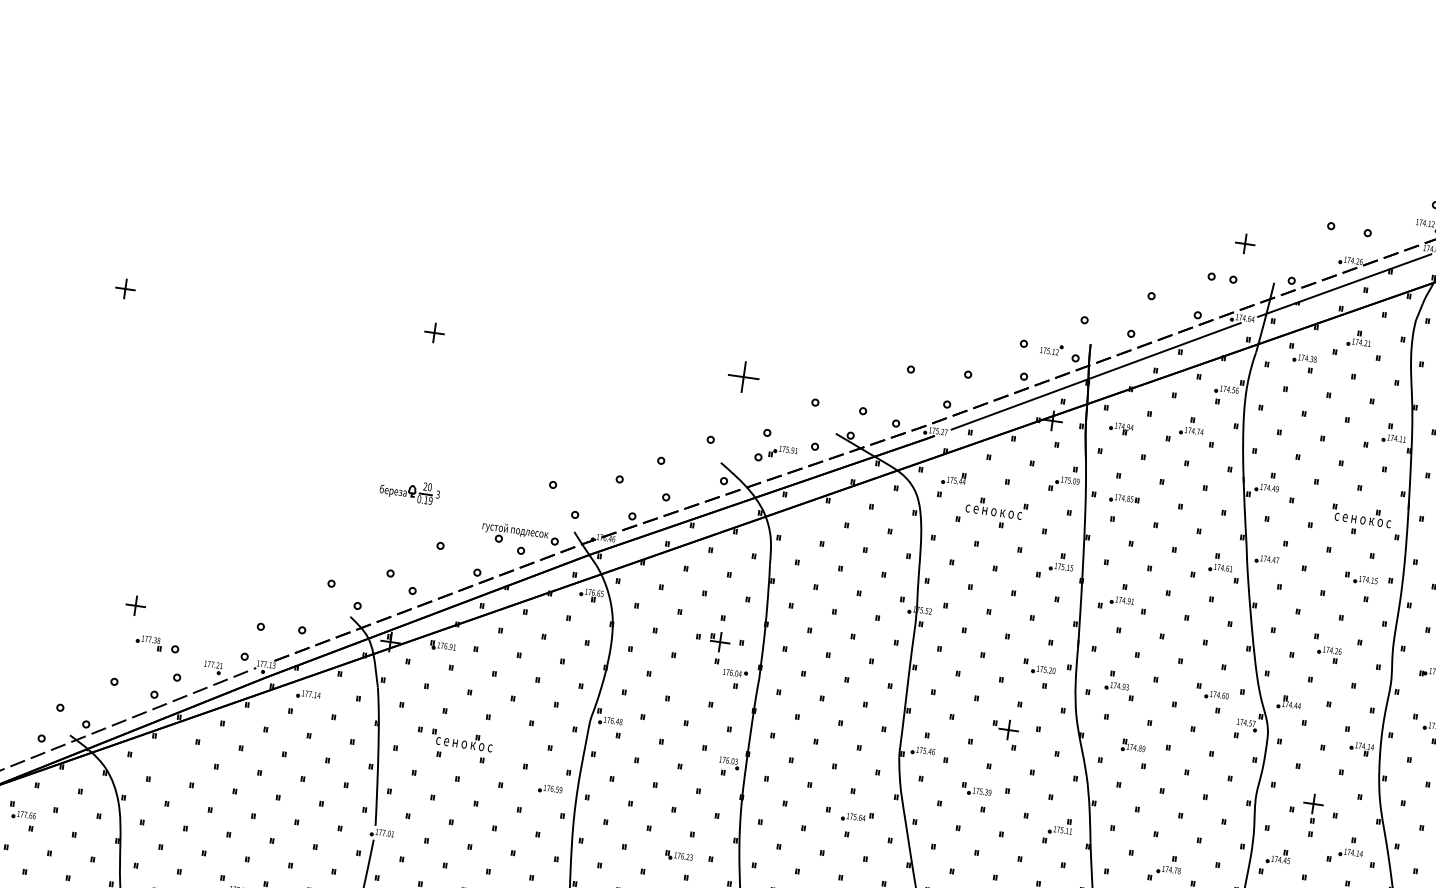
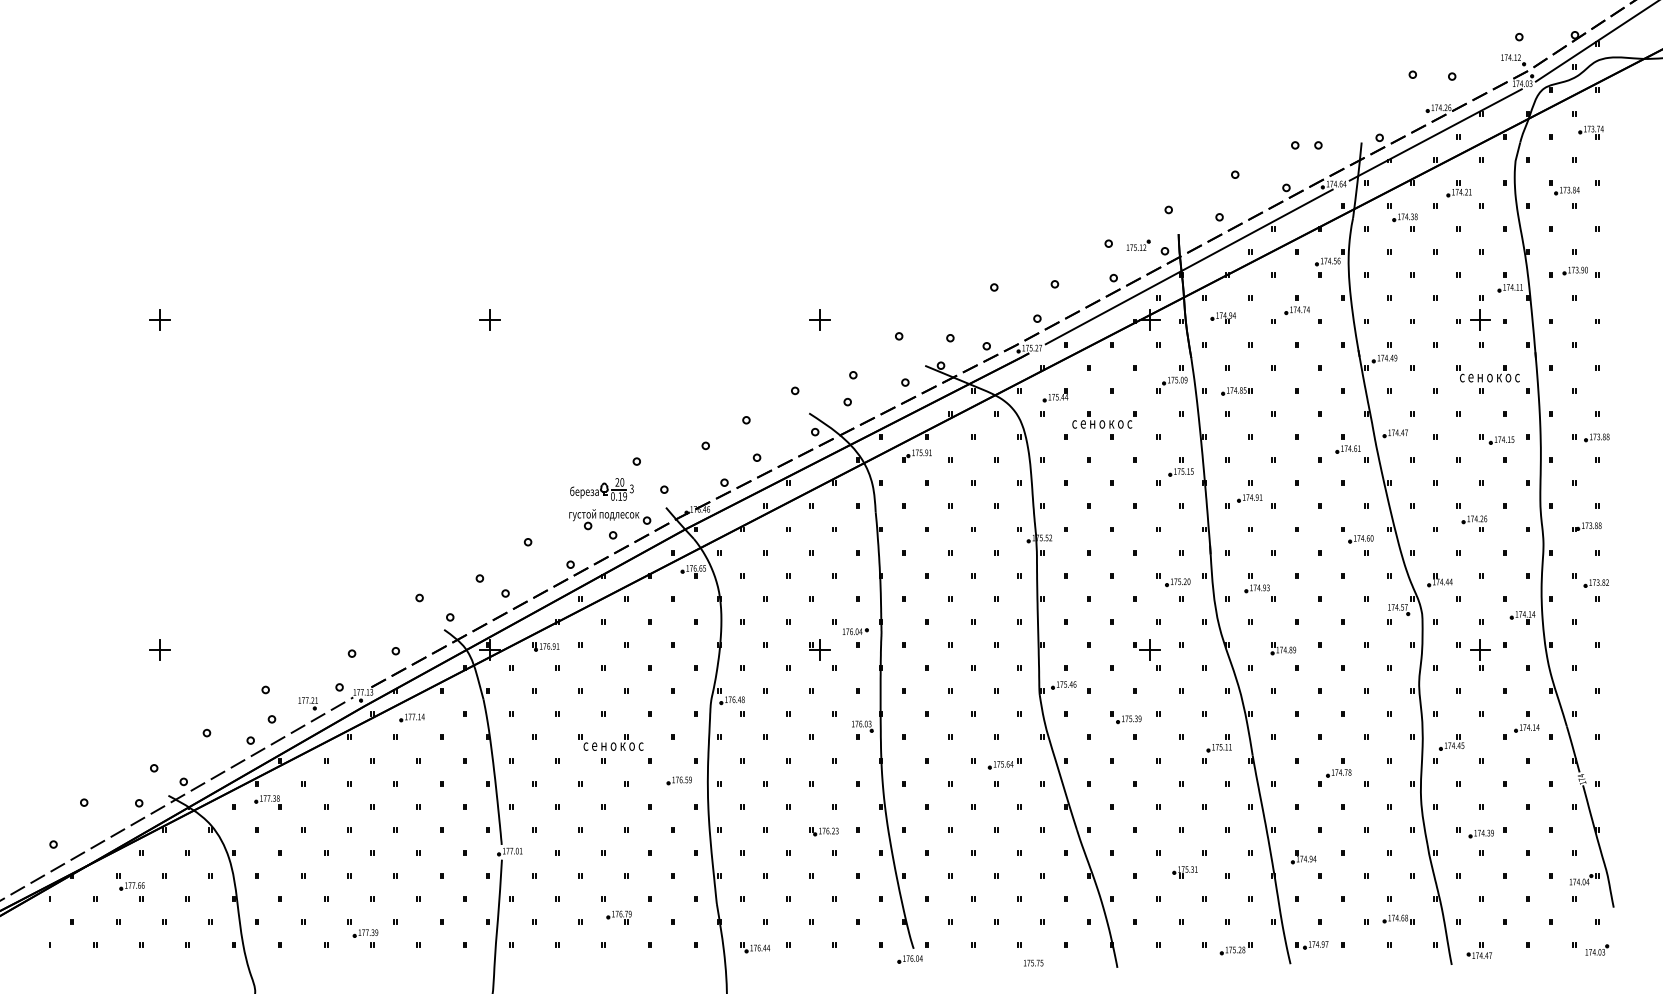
part: (1245, 243) -> (1480, 319), moved
part: (743, 376) -> (819, 319), size x0.62
part: (782, 451) -> (916, 455), moved
part: (409, 491) -> (601, 489), moved
part: (135, 604) -> (159, 649), moved
part: (719, 641) -> (819, 649), moved
part: (148, 643) -> (267, 802), moved
part: (1216, 695) -> (1360, 539), moved
part: (461, 740) -> (610, 742), moved
part: (1313, 807) -> (1480, 654), moved

